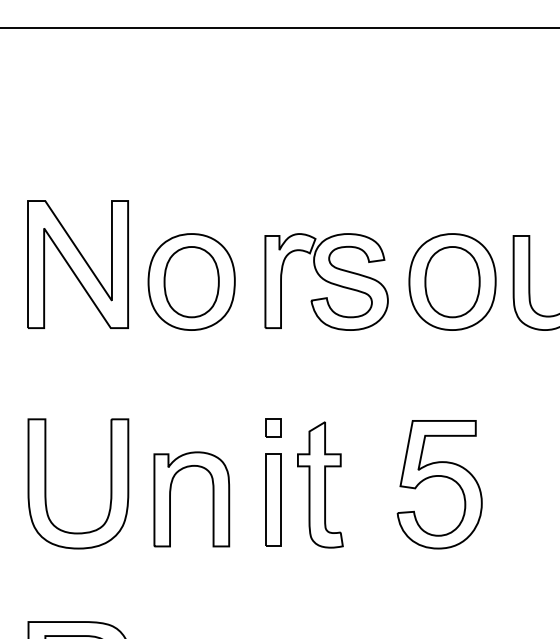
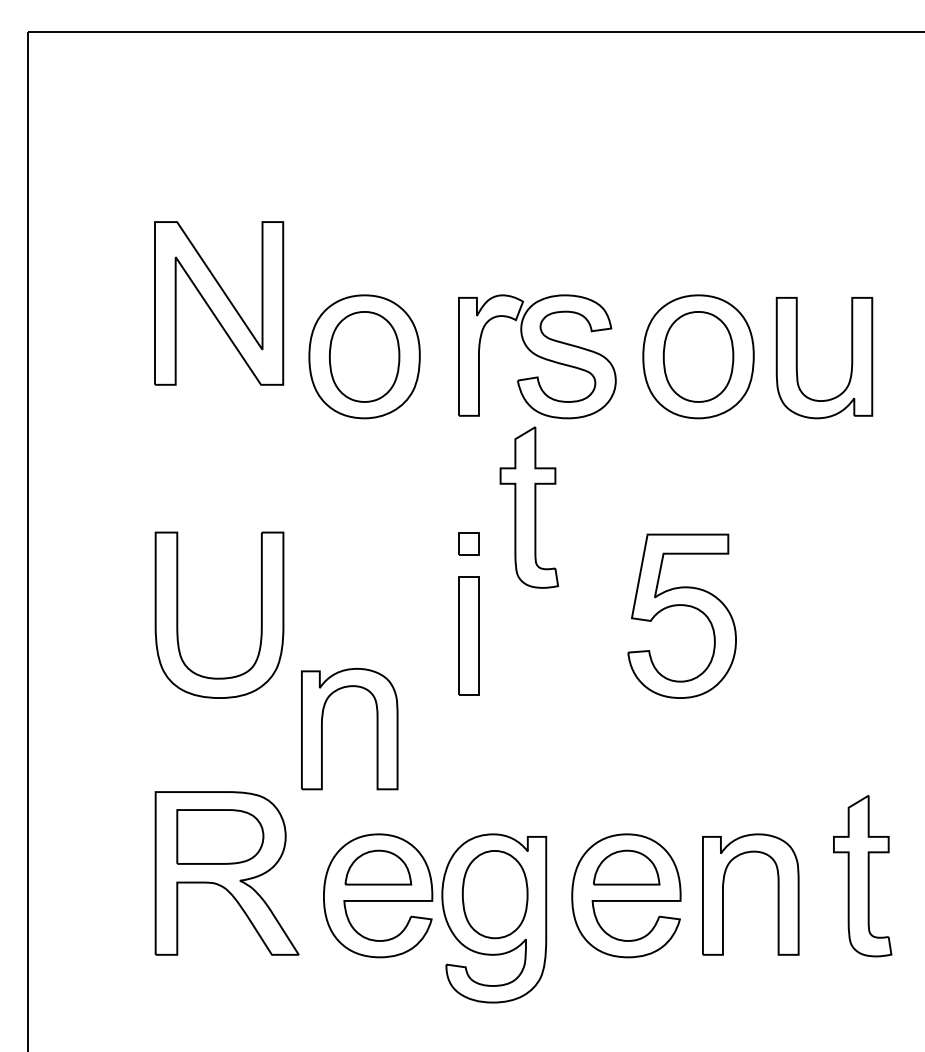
part: (78, 264) -> (219, 303), moved
part: (320, 484) -> (529, 507), moved
part: (170, 499) -> (322, 729), moved

